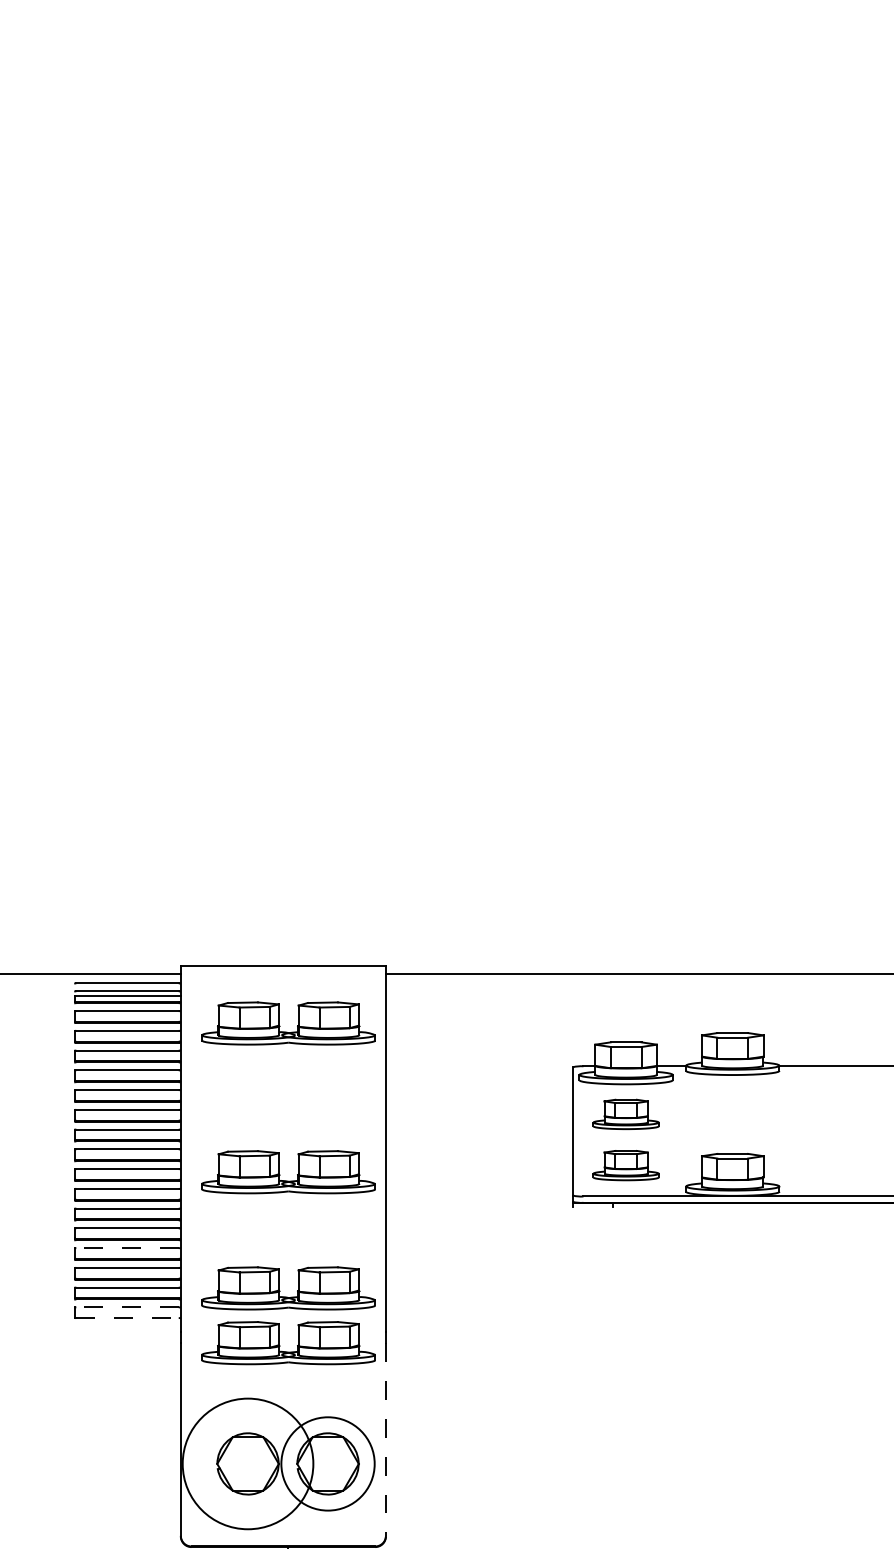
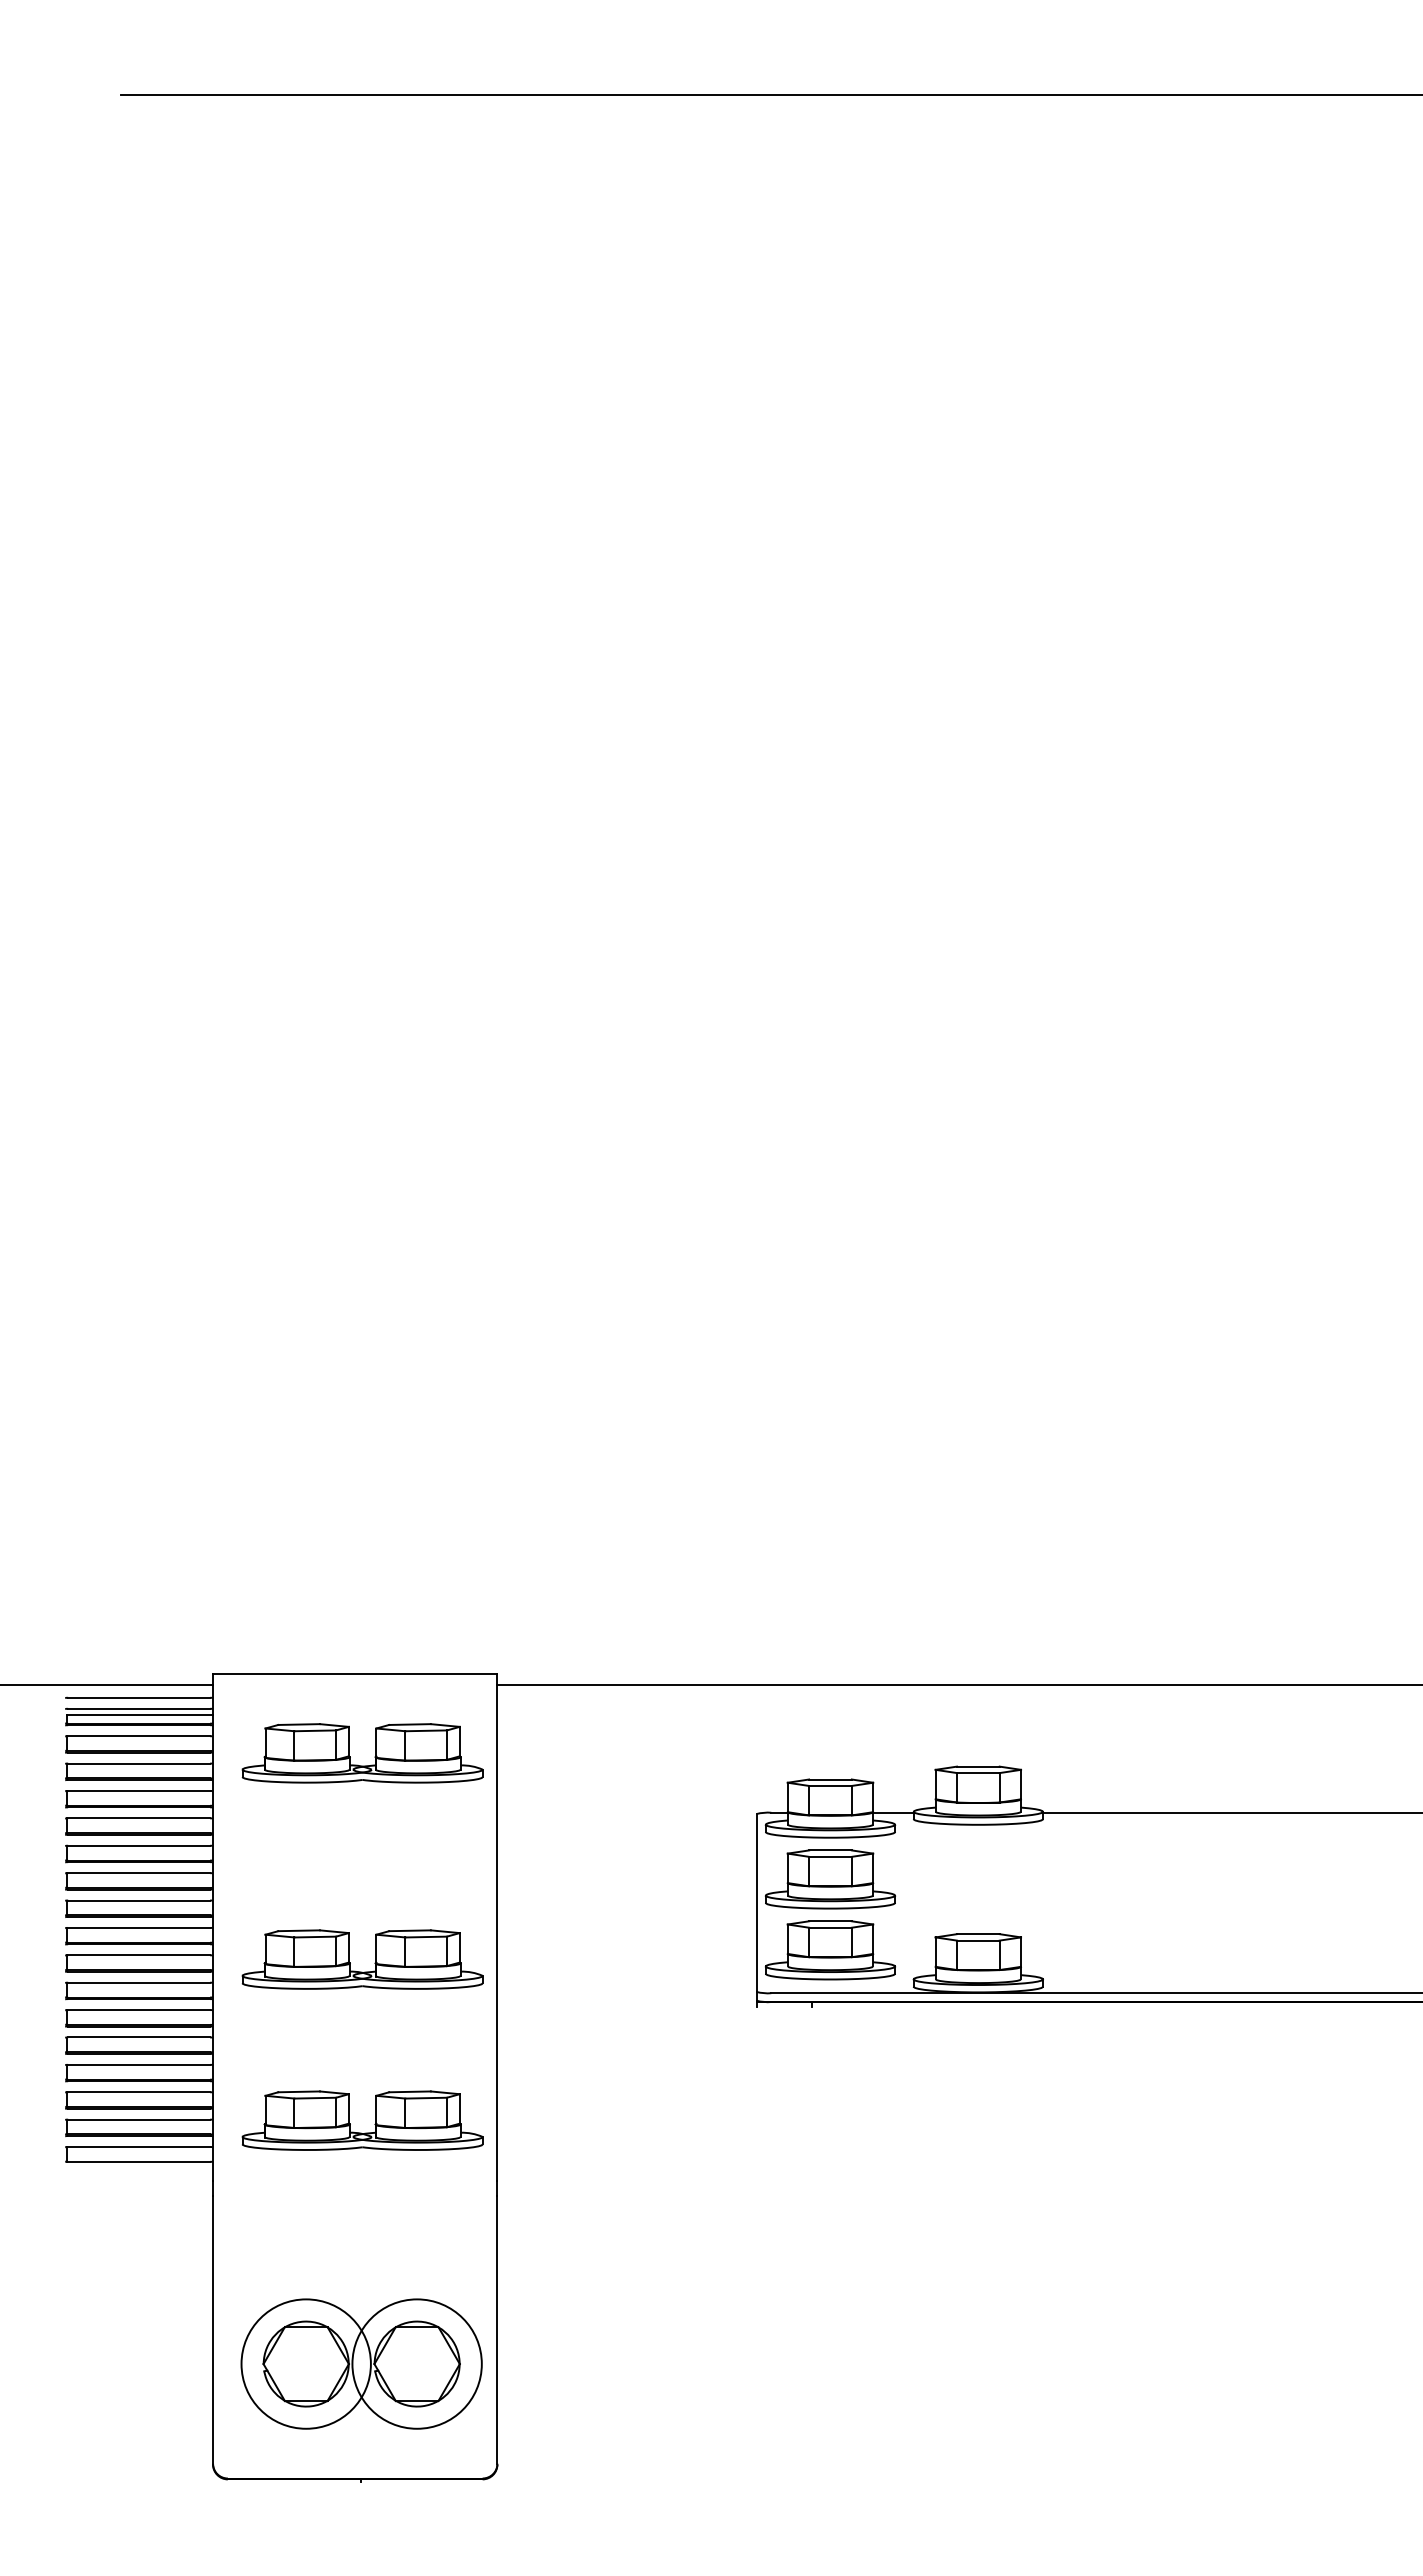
part: (626, 1114) -> (830, 1879), size x1.43
part: (626, 1165) -> (830, 1950), size x1.43
line: (127, 1247) -> (139, 2064), dashed -> solid
line: (127, 1307) -> (139, 2147), dashed -> solid
line: (127, 1317) -> (139, 2161), dashed -> solid
part: (287, 1351) -> (361, 2208), removed
line: (385, 1439) -> (497, 2329), dashed -> solid
circle: (247, 1463) -> (305, 2363), size x0.71

